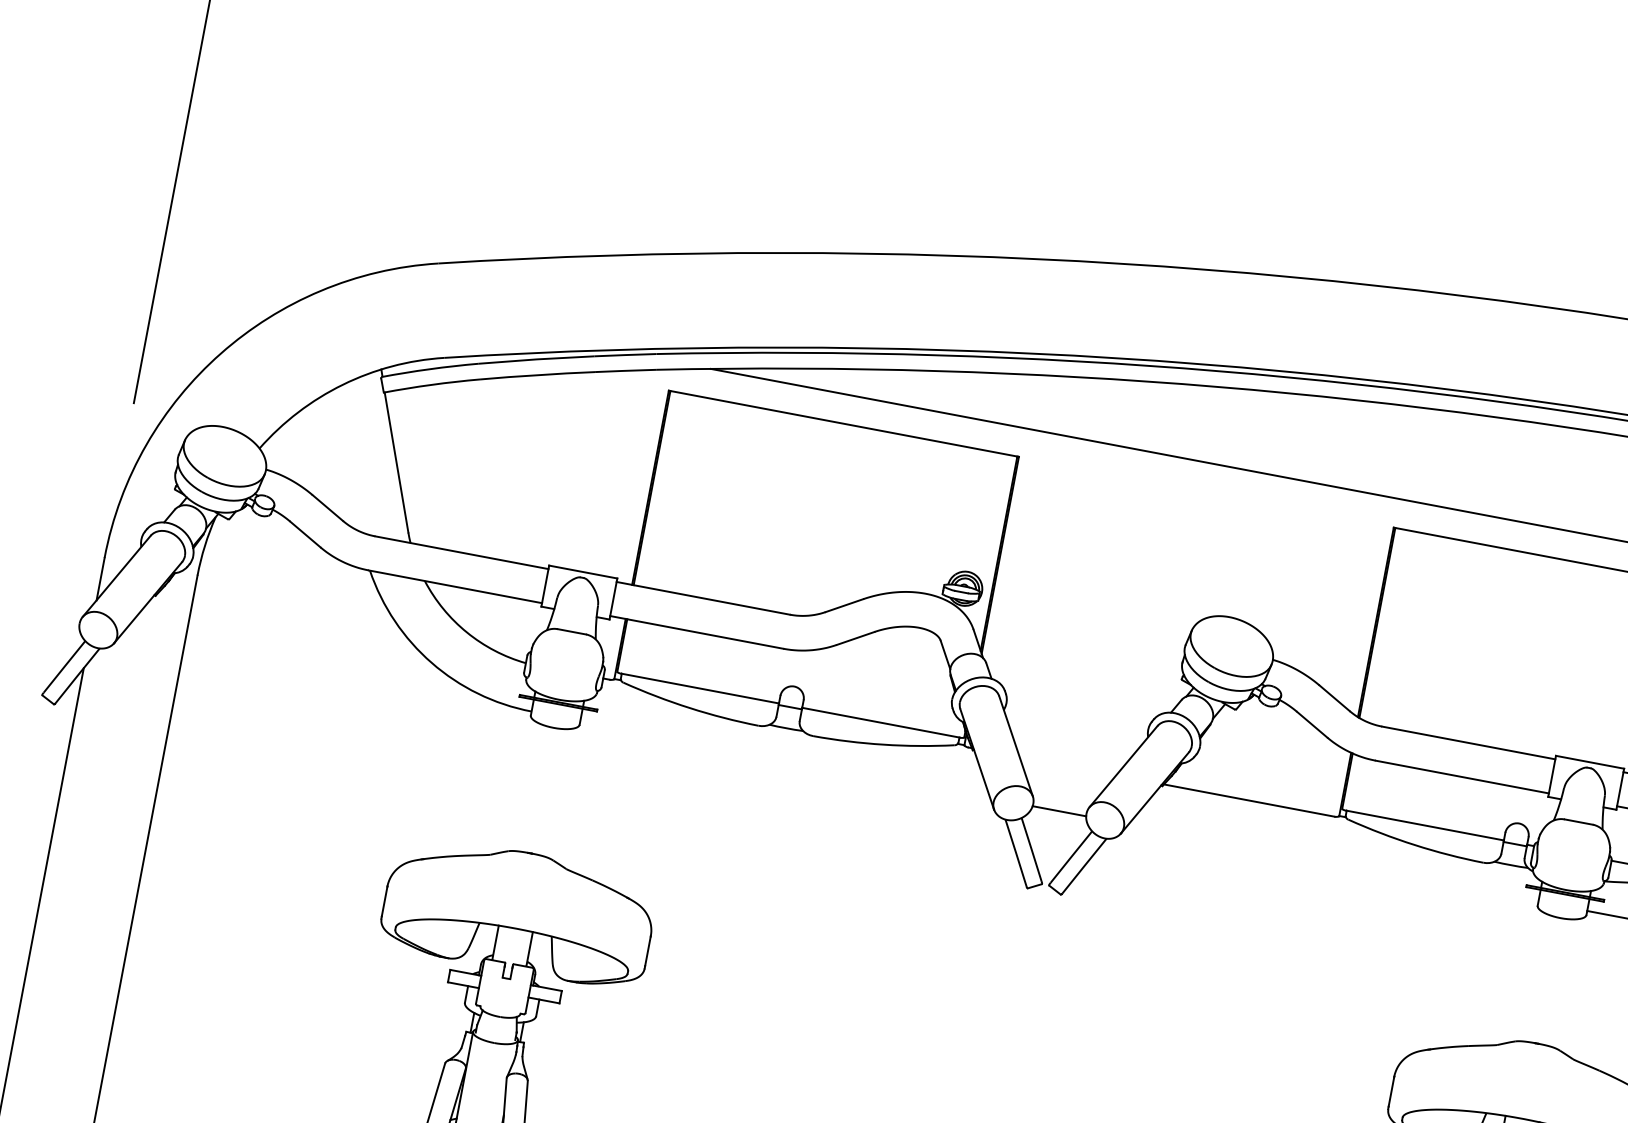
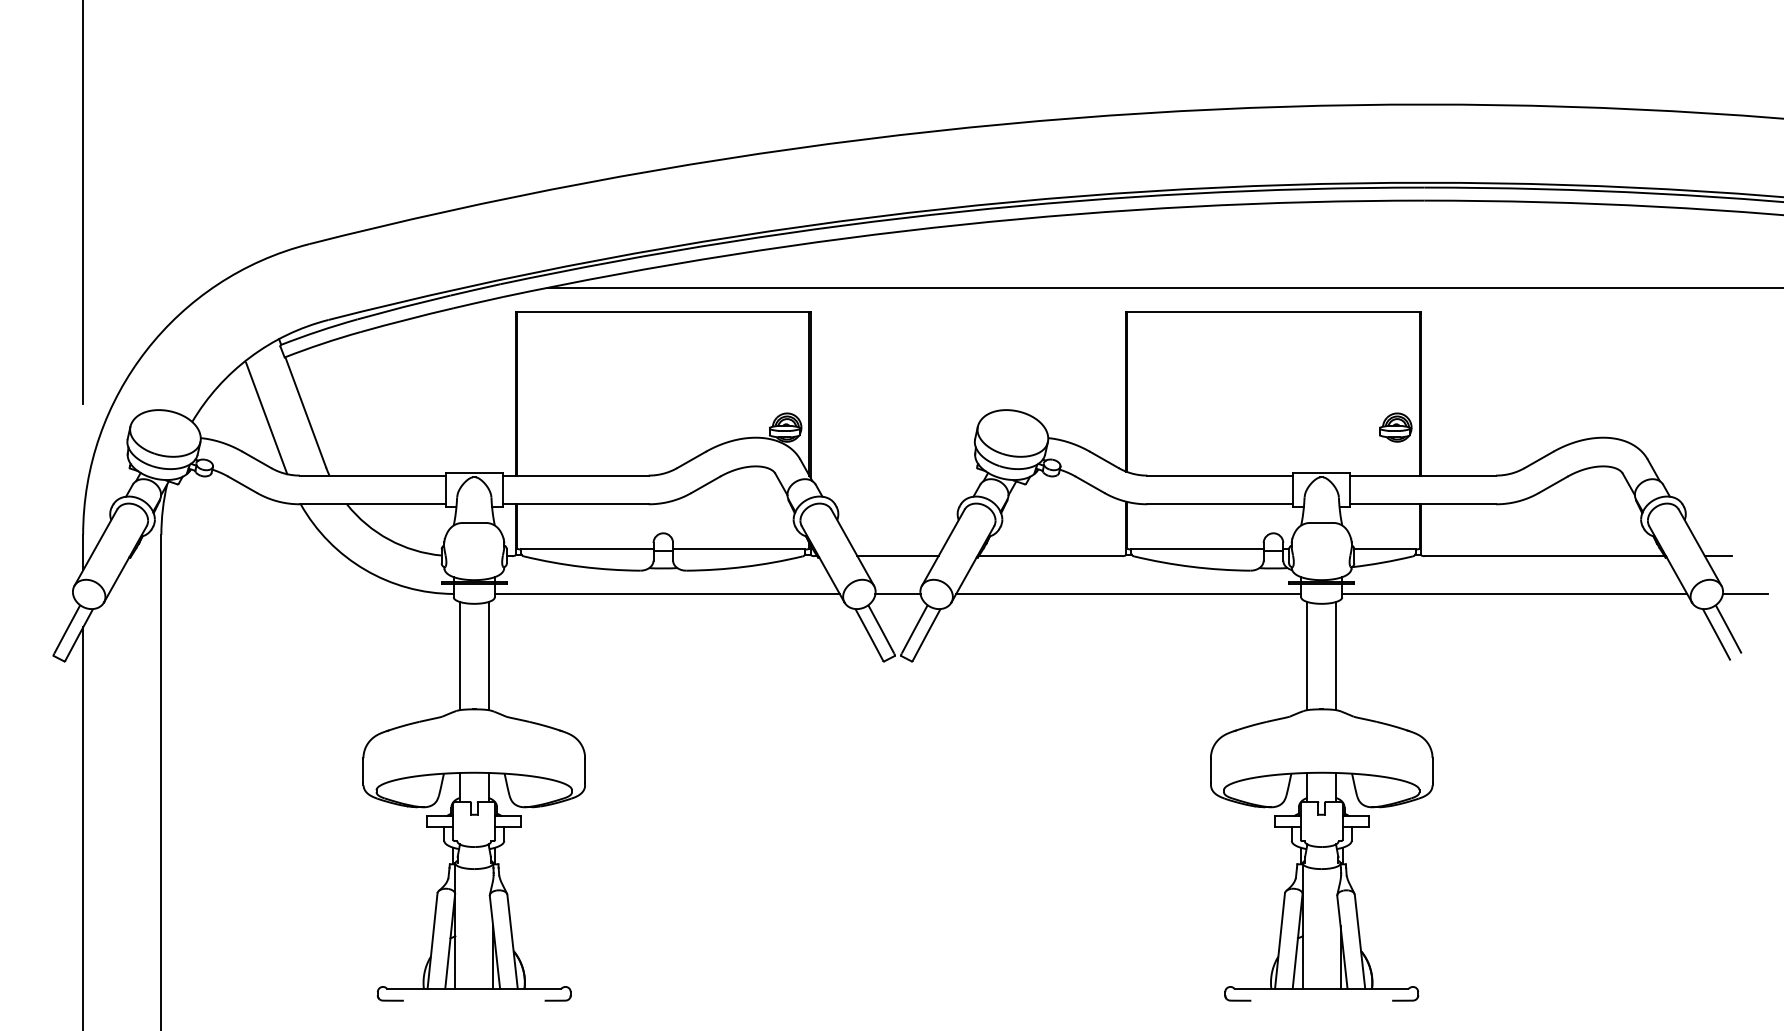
line: (348, 461) -> (266, 418), added
line: (784, 758) -> (666, 593), added
line: (1067, 766) -> (897, 556), added
line: (524, 787) -> (459, 656), added
line: (558, 793) -> (488, 656), added
line: (1333, 862) -> (1128, 593), added
line: (1531, 977) -> (1307, 656), added
line: (1566, 984) -> (1336, 656), added

